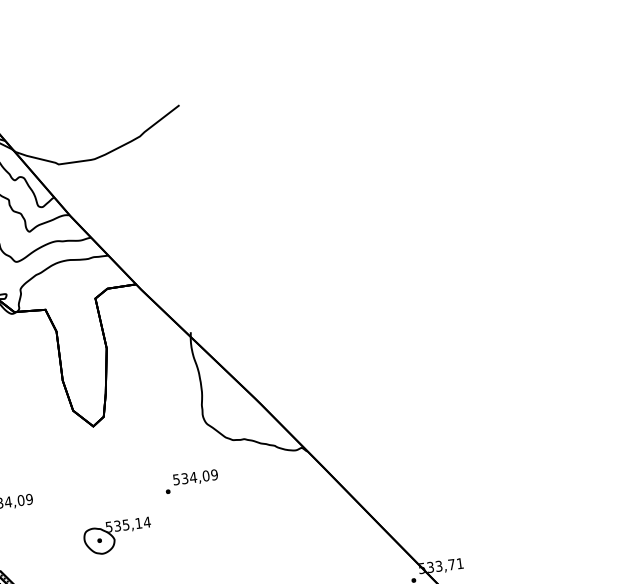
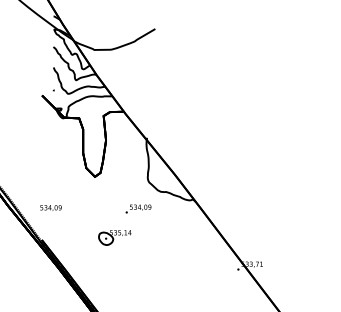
part: (116, 536) -> (114, 237), moved

